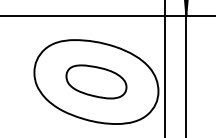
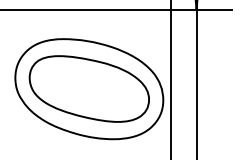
part: (96, 81) -> (89, 88), size x1.67

